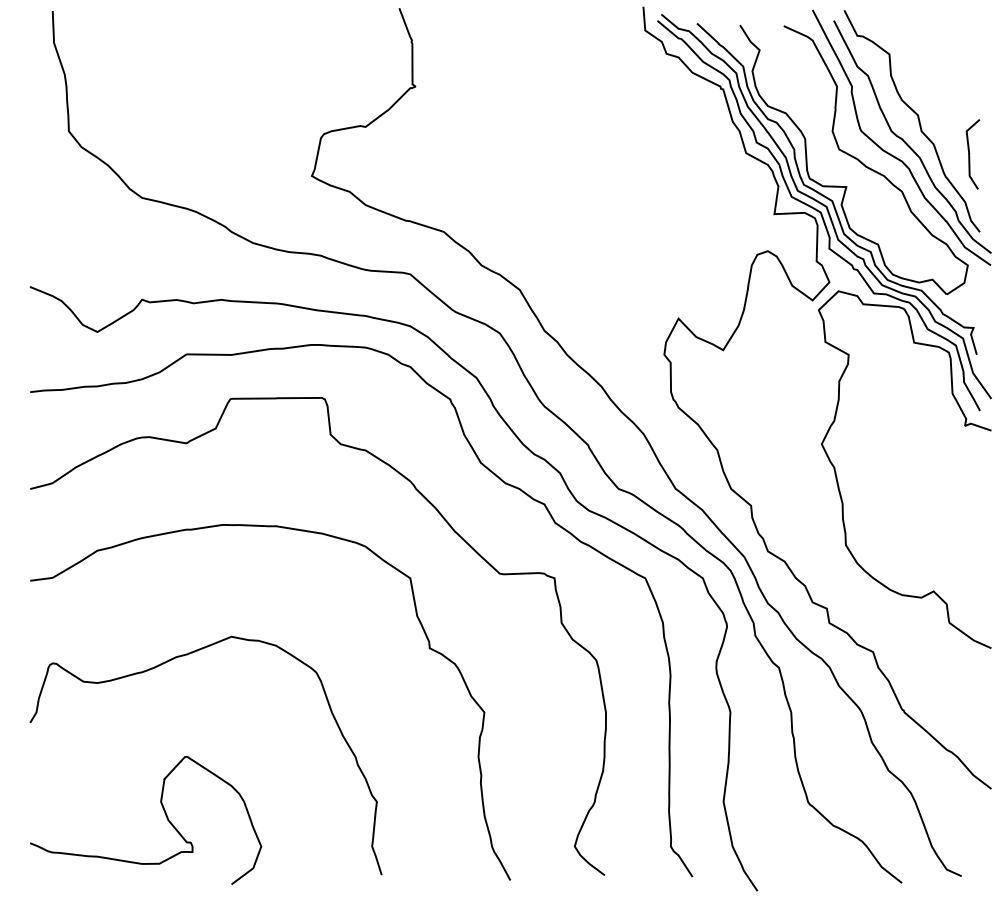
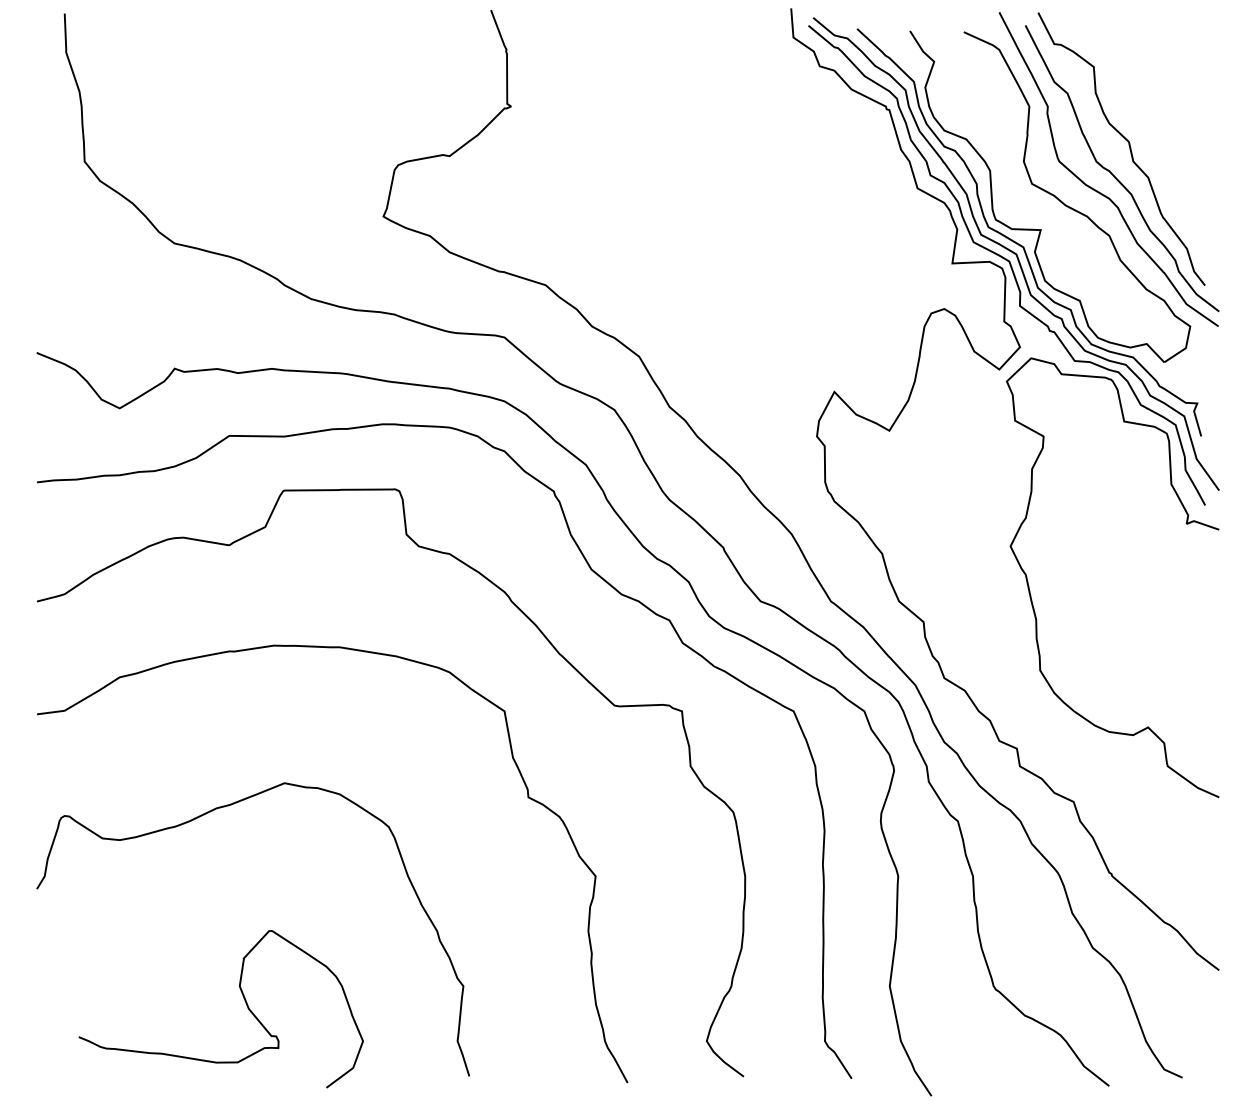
curve: (970, 153) -> (1193, 188), removed
curve: (164, 813) -> (243, 1000), moved

